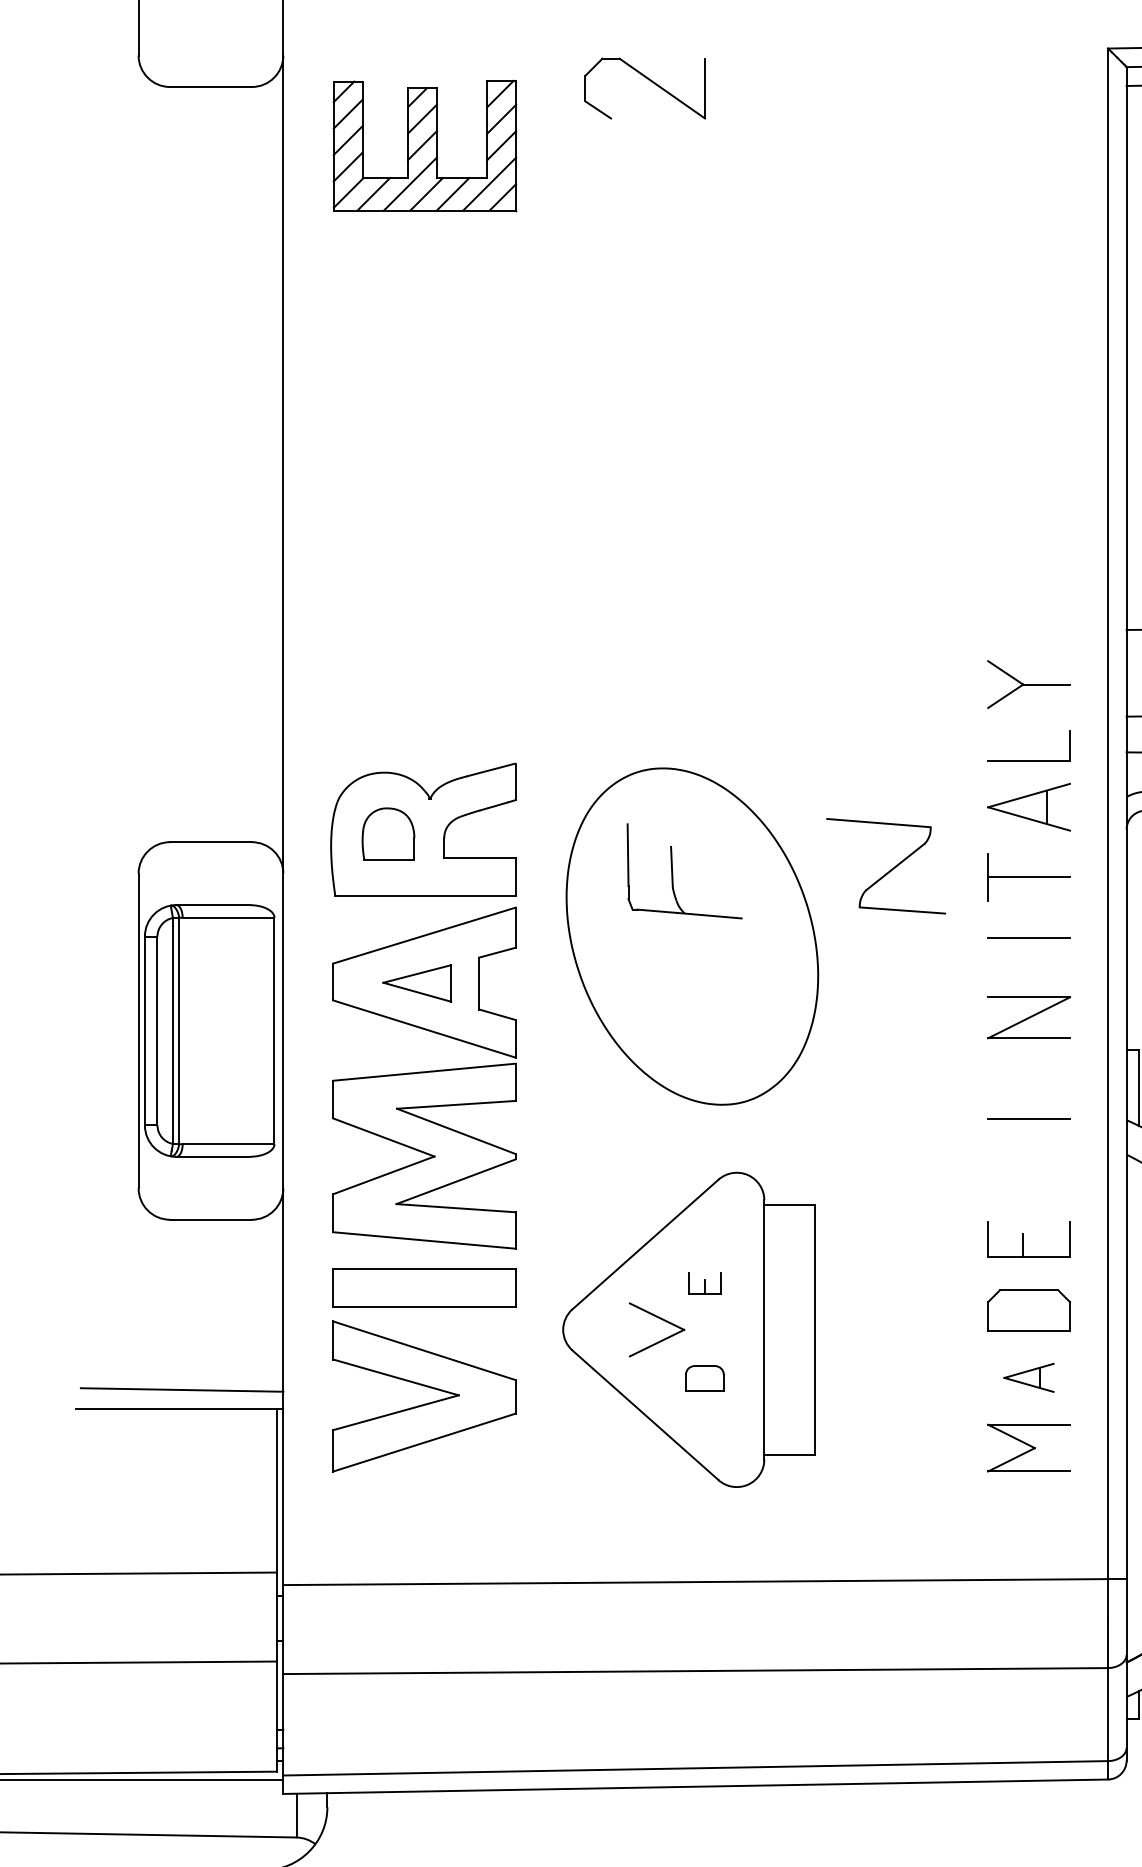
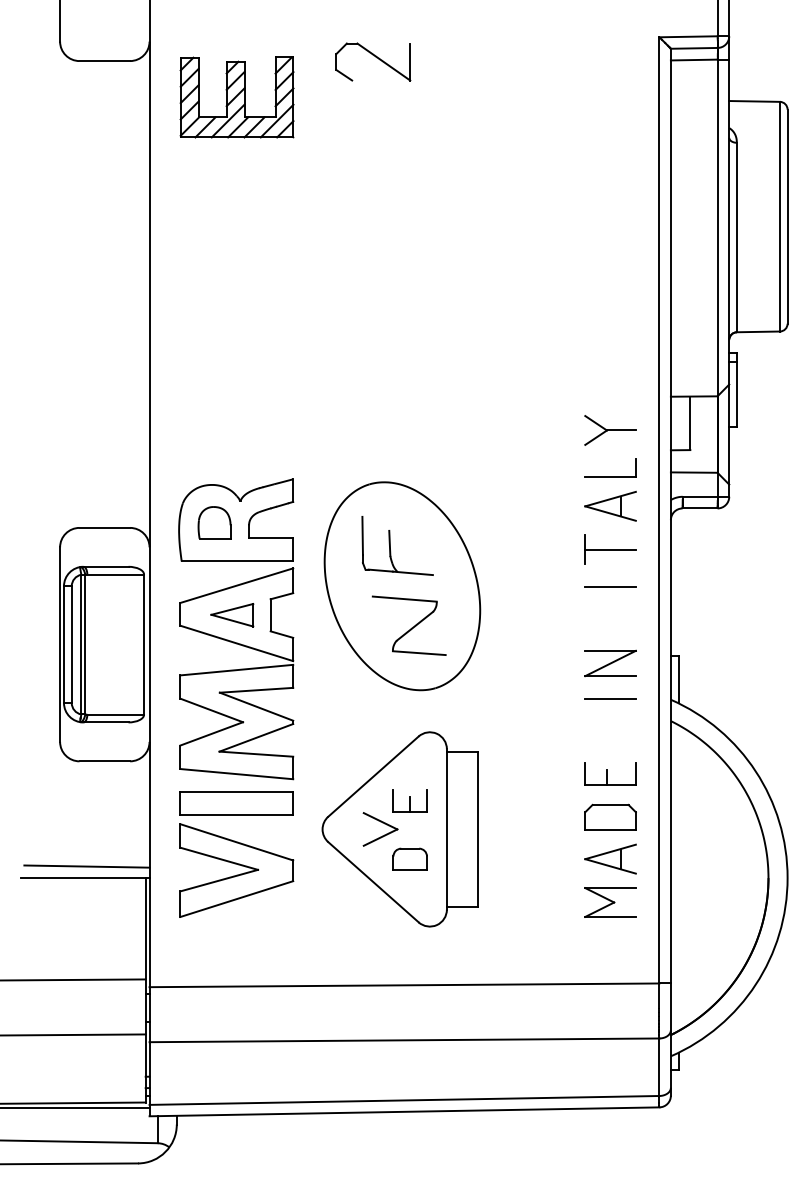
part: (884, 865) -> (408, 625), moved
part: (1028, 1017) -> (610, 663), moved
part: (703, 1283) -> (409, 800), size x1.67
part: (703, 1376) -> (409, 858), size x1.43
part: (1028, 1376) -> (610, 858), size x1.67

